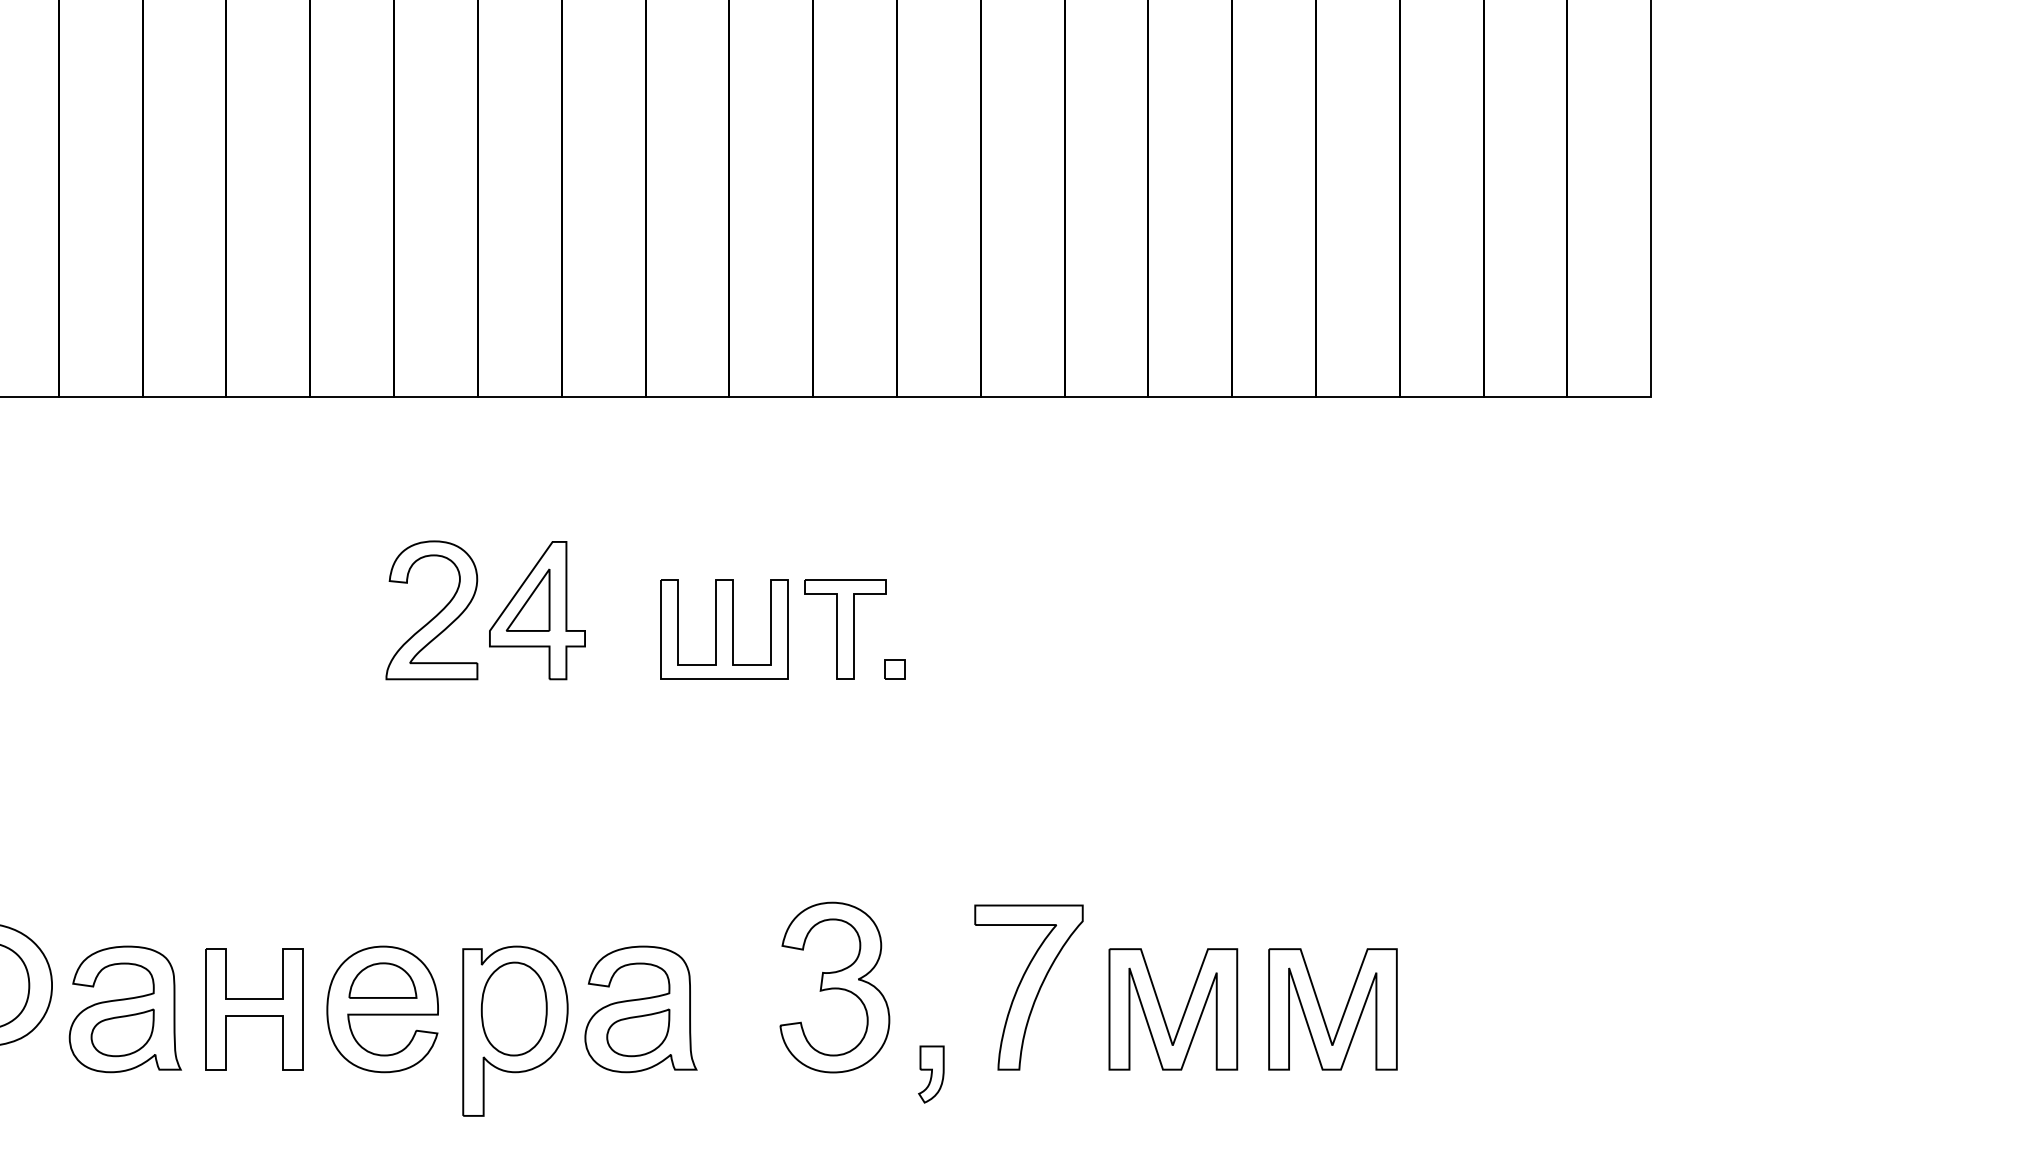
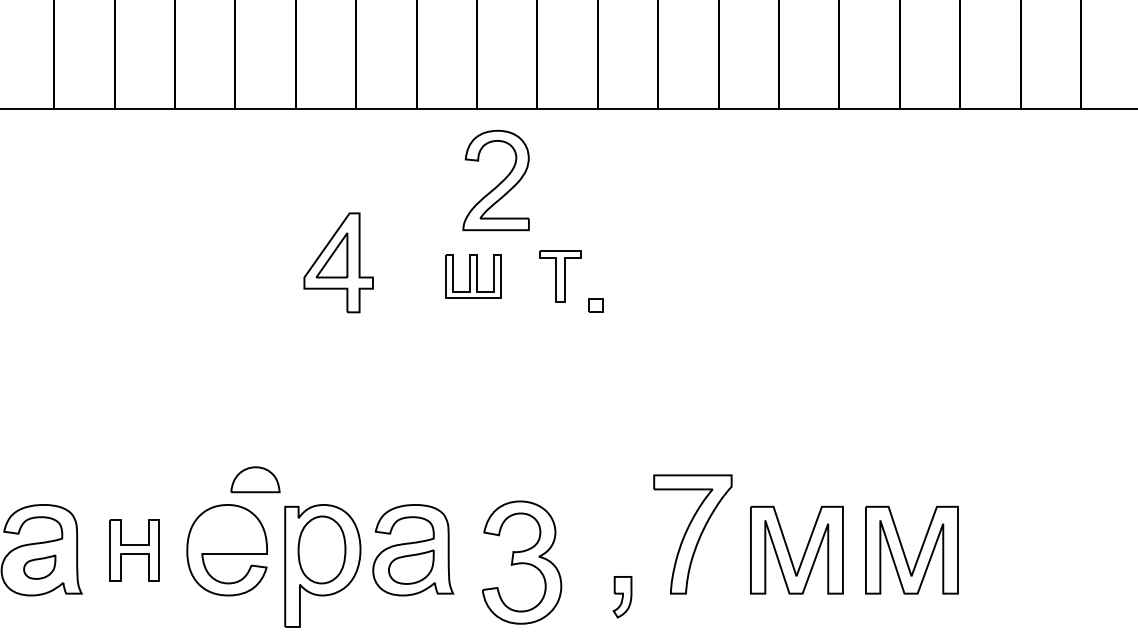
part: (436, 614) -> (499, 183), moved
part: (724, 629) -> (473, 276), size x0.6
part: (845, 629) -> (560, 276), size x0.7
part: (382, 980) -> (255, 479), moved
part: (834, 987) -> (521, 562), moved
part: (254, 1009) -> (134, 550), size x0.7
part: (122, 1032) -> (39, 566), size x0.7

